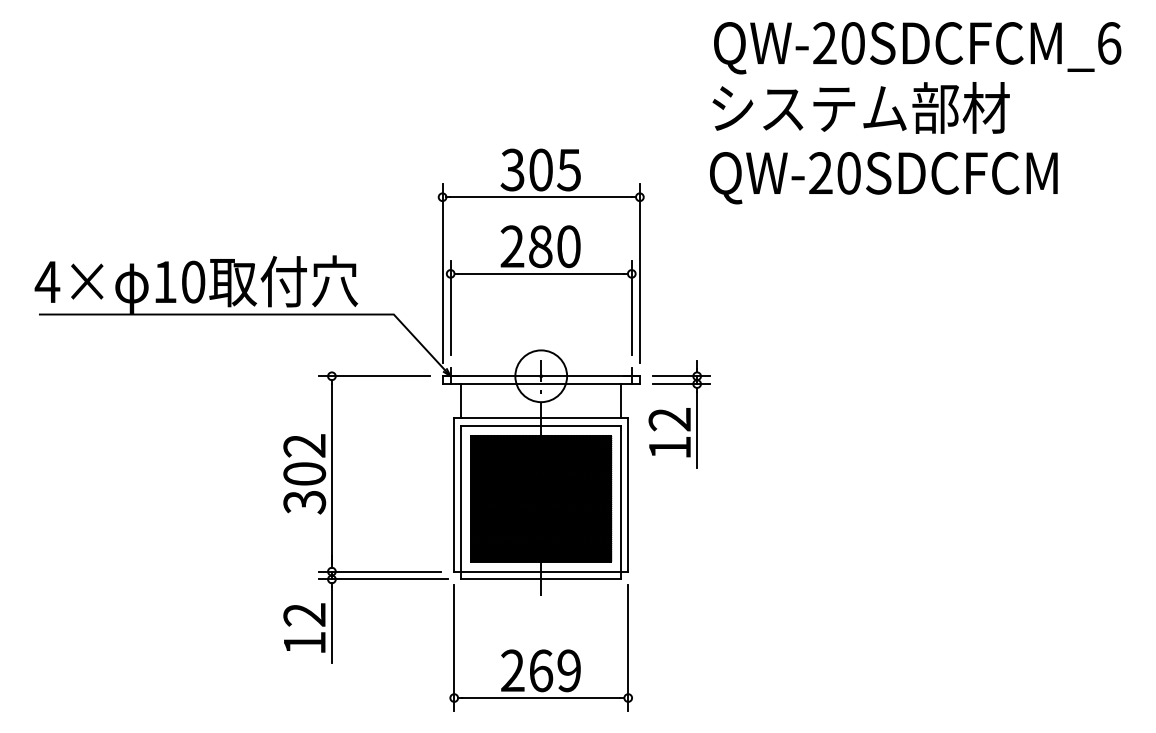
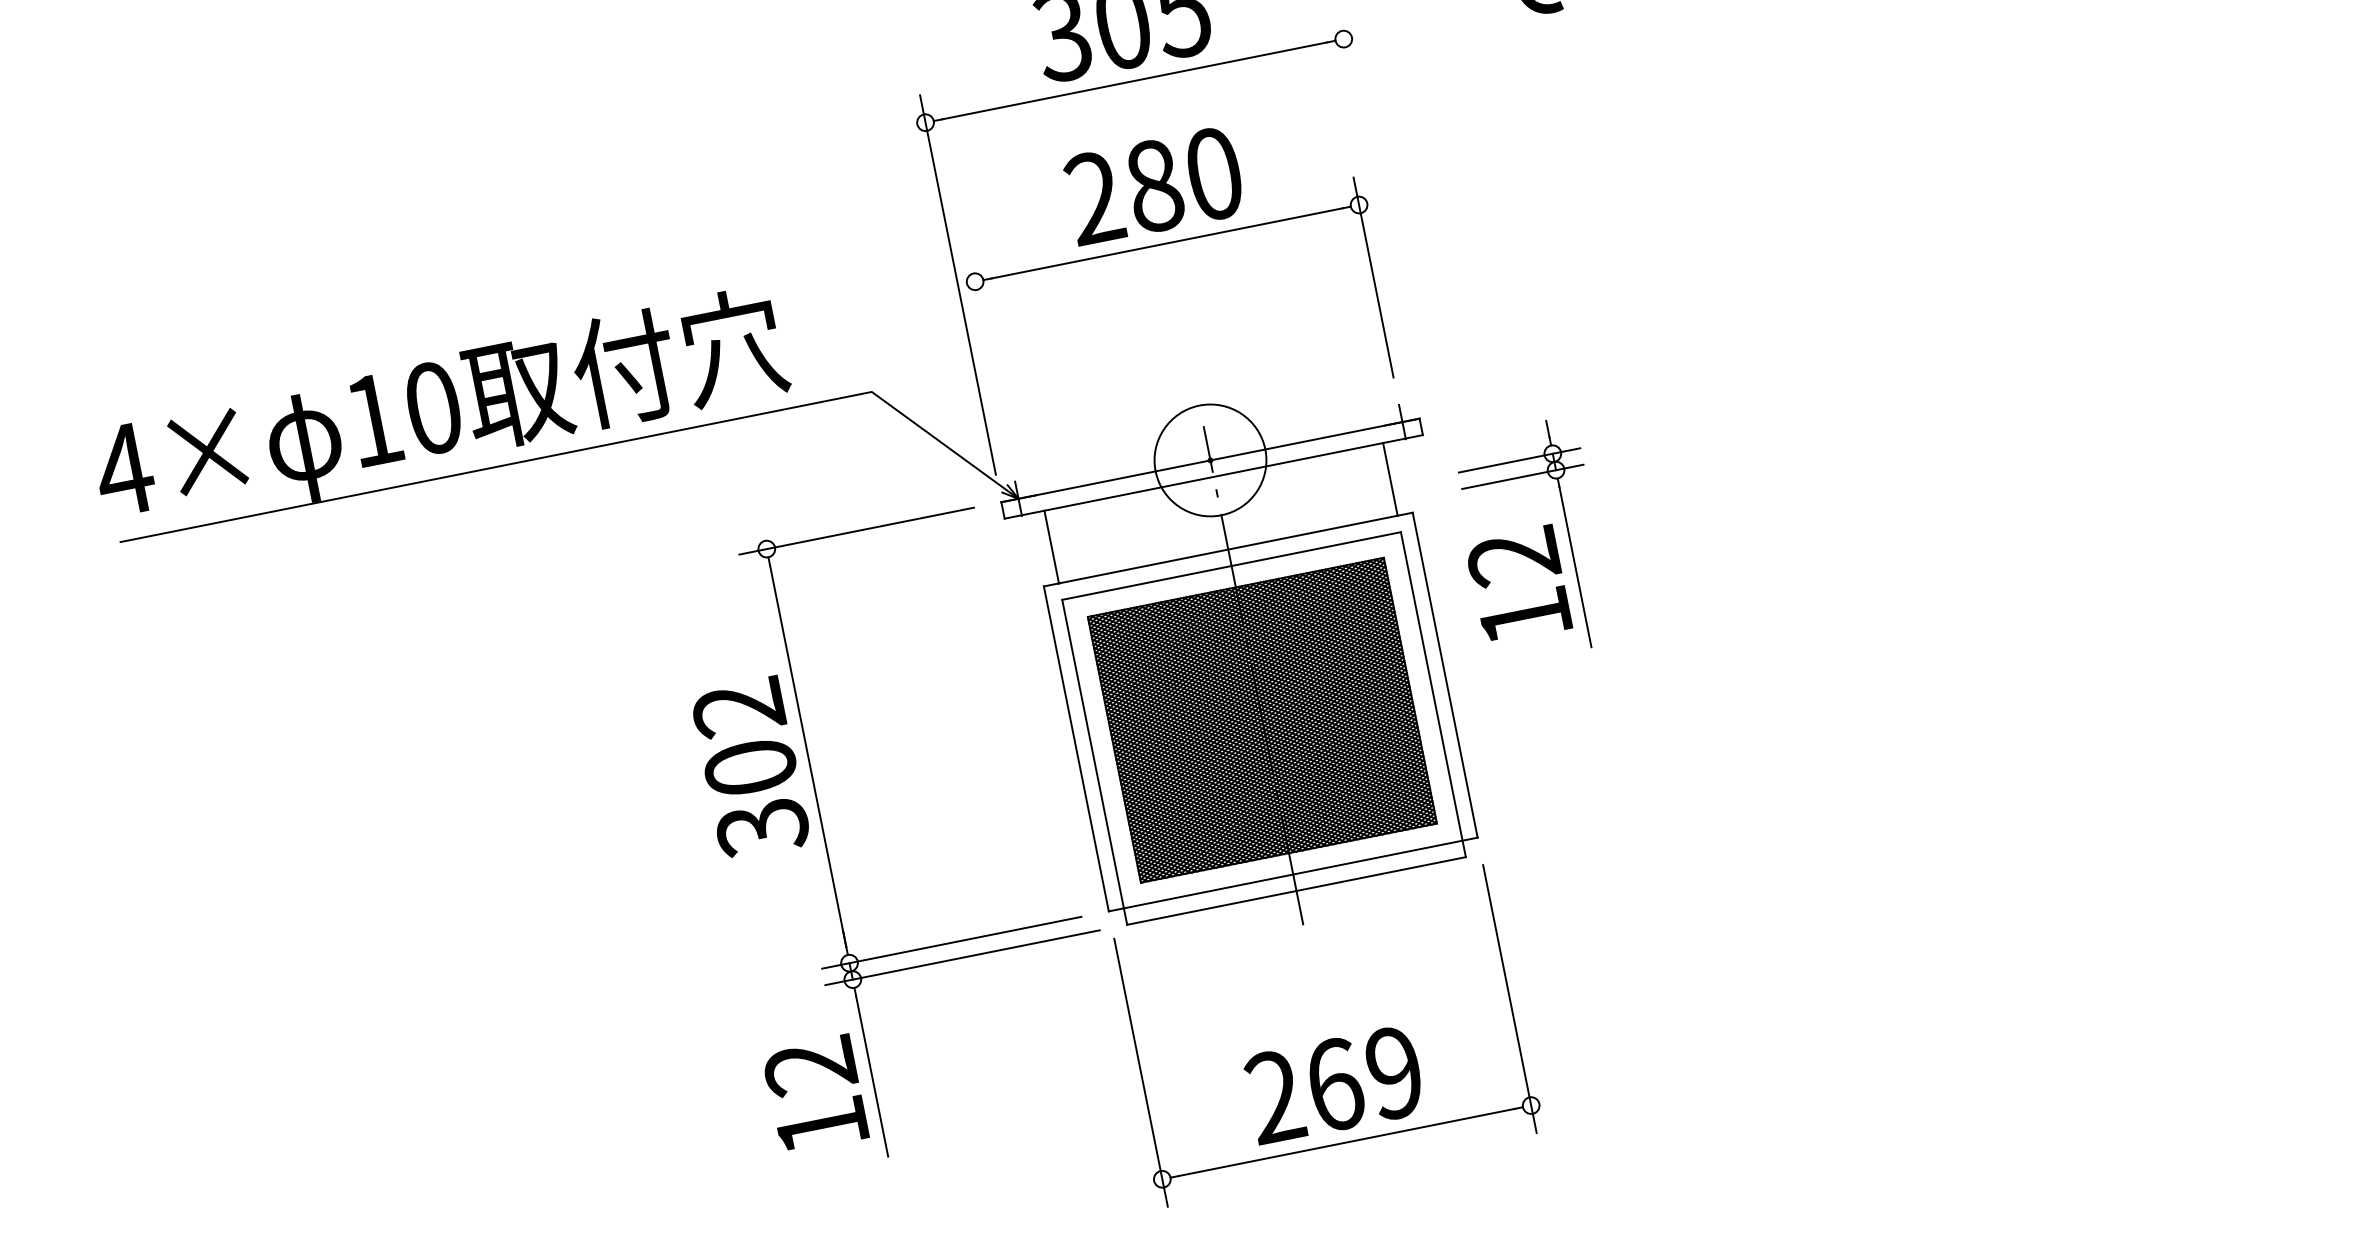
line: (639, 273) -> (1375, 200), removed
line: (450, 307) -> (989, 353), removed
part: (679, 414) -> (1531, 542), moved

